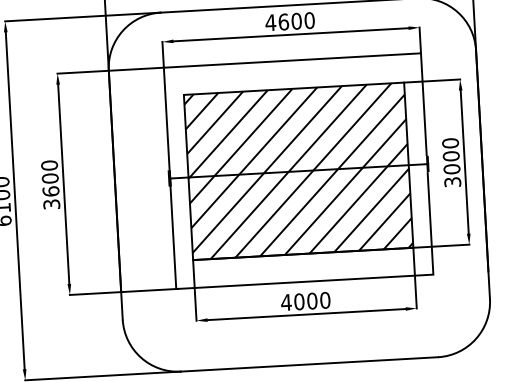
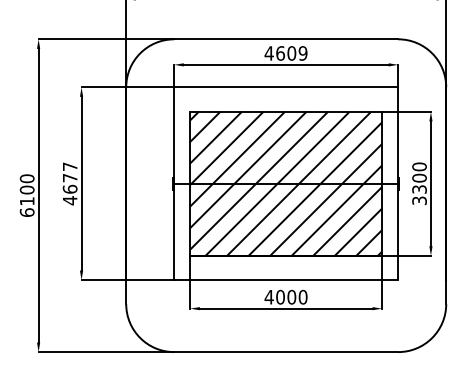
text: (308, 20) -> (302, 53), 4600 -> 4609
text: (451, 169) -> (419, 189), 3000 -> 3300
text: (49, 184) -> (69, 183), 3600 -> 4677

